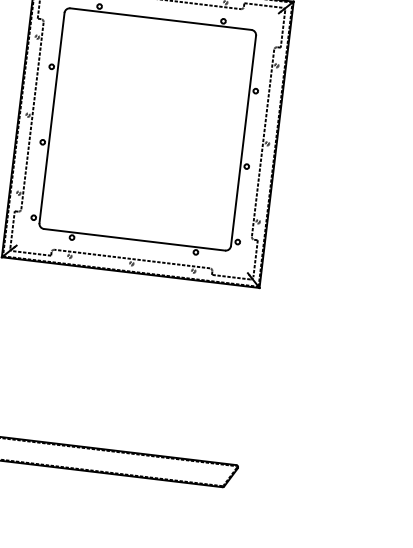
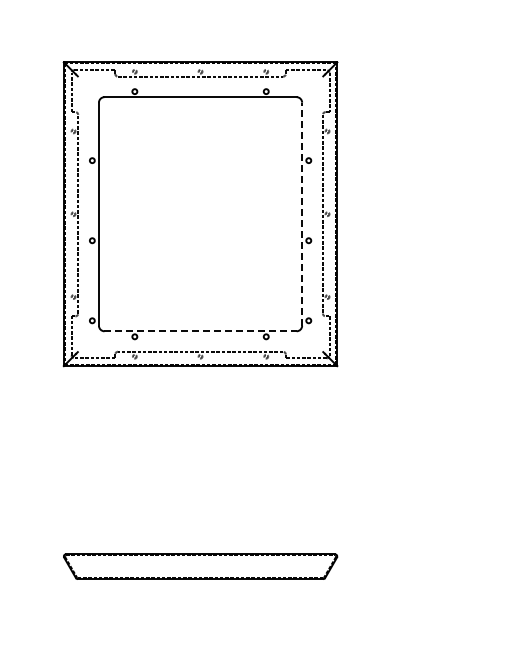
line: (243, 141) -> (302, 214), solid -> dashed
line: (135, 240) -> (201, 331), solid -> dashed

